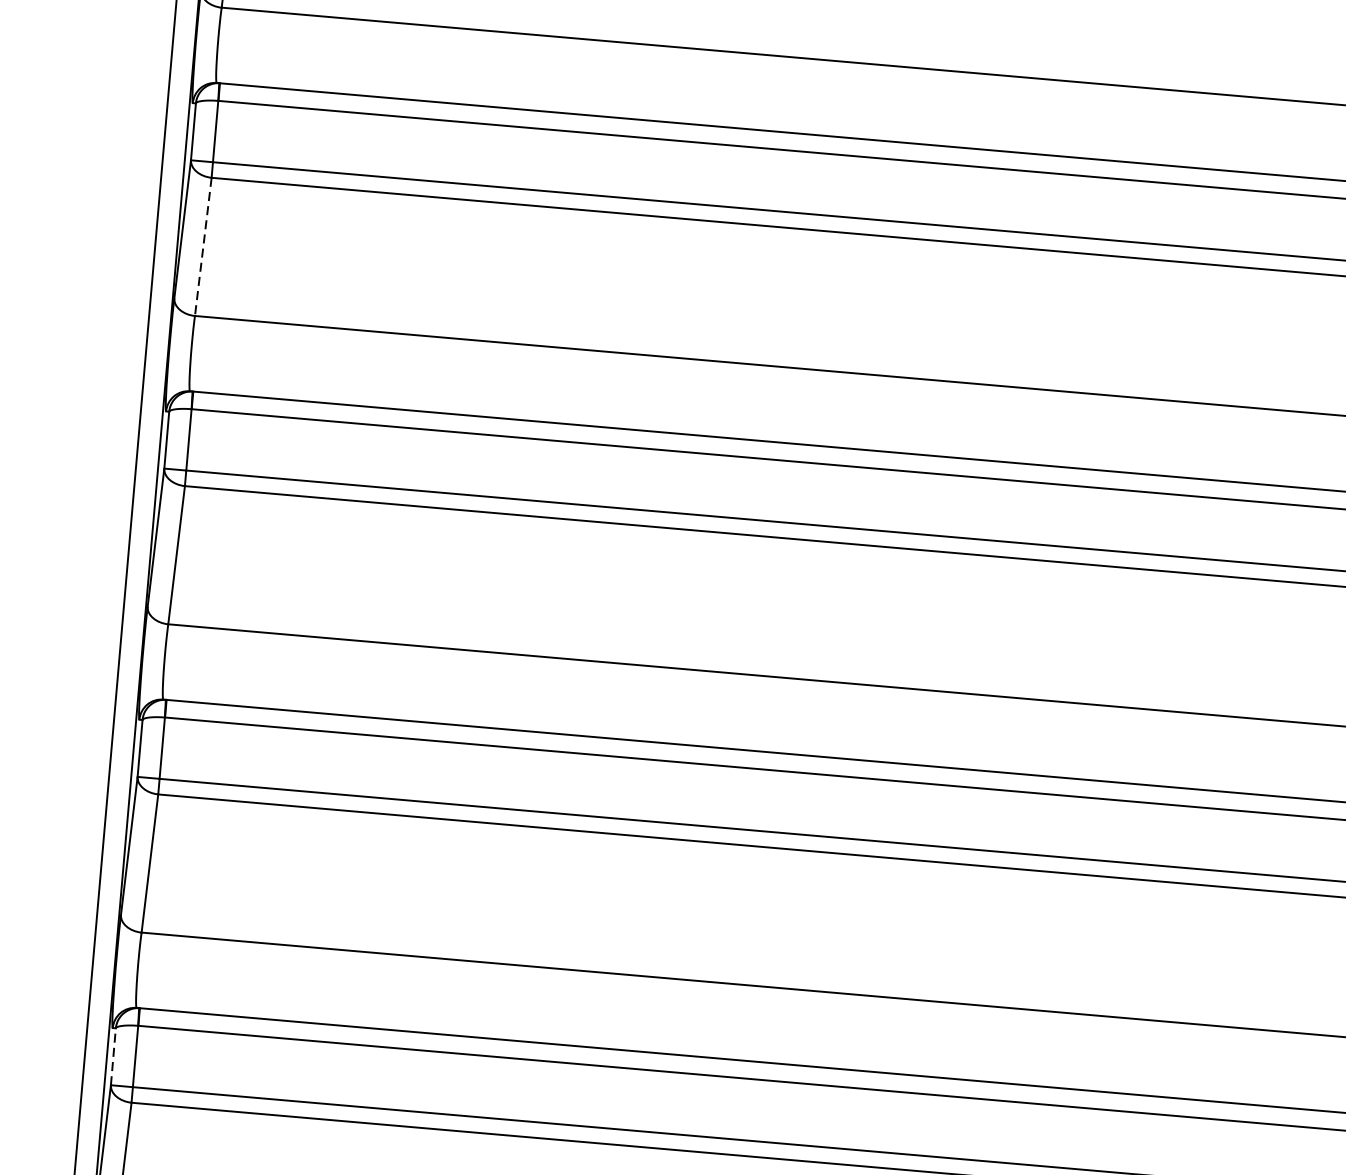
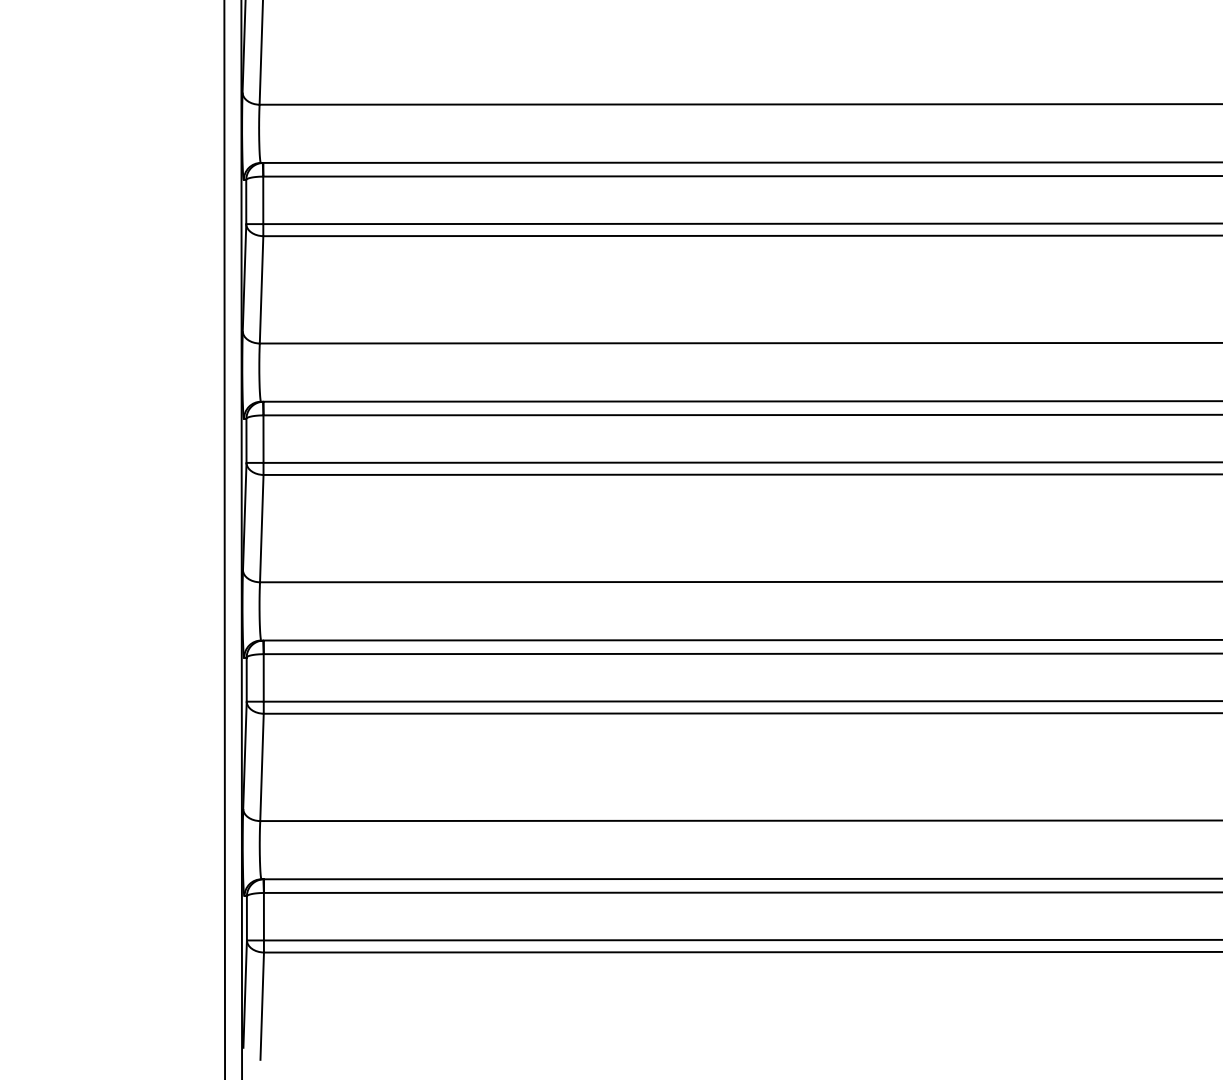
line: (203, 246) -> (261, 289), dashed -> solid
line: (112, 1055) -> (246, 917), dashed -> solid

